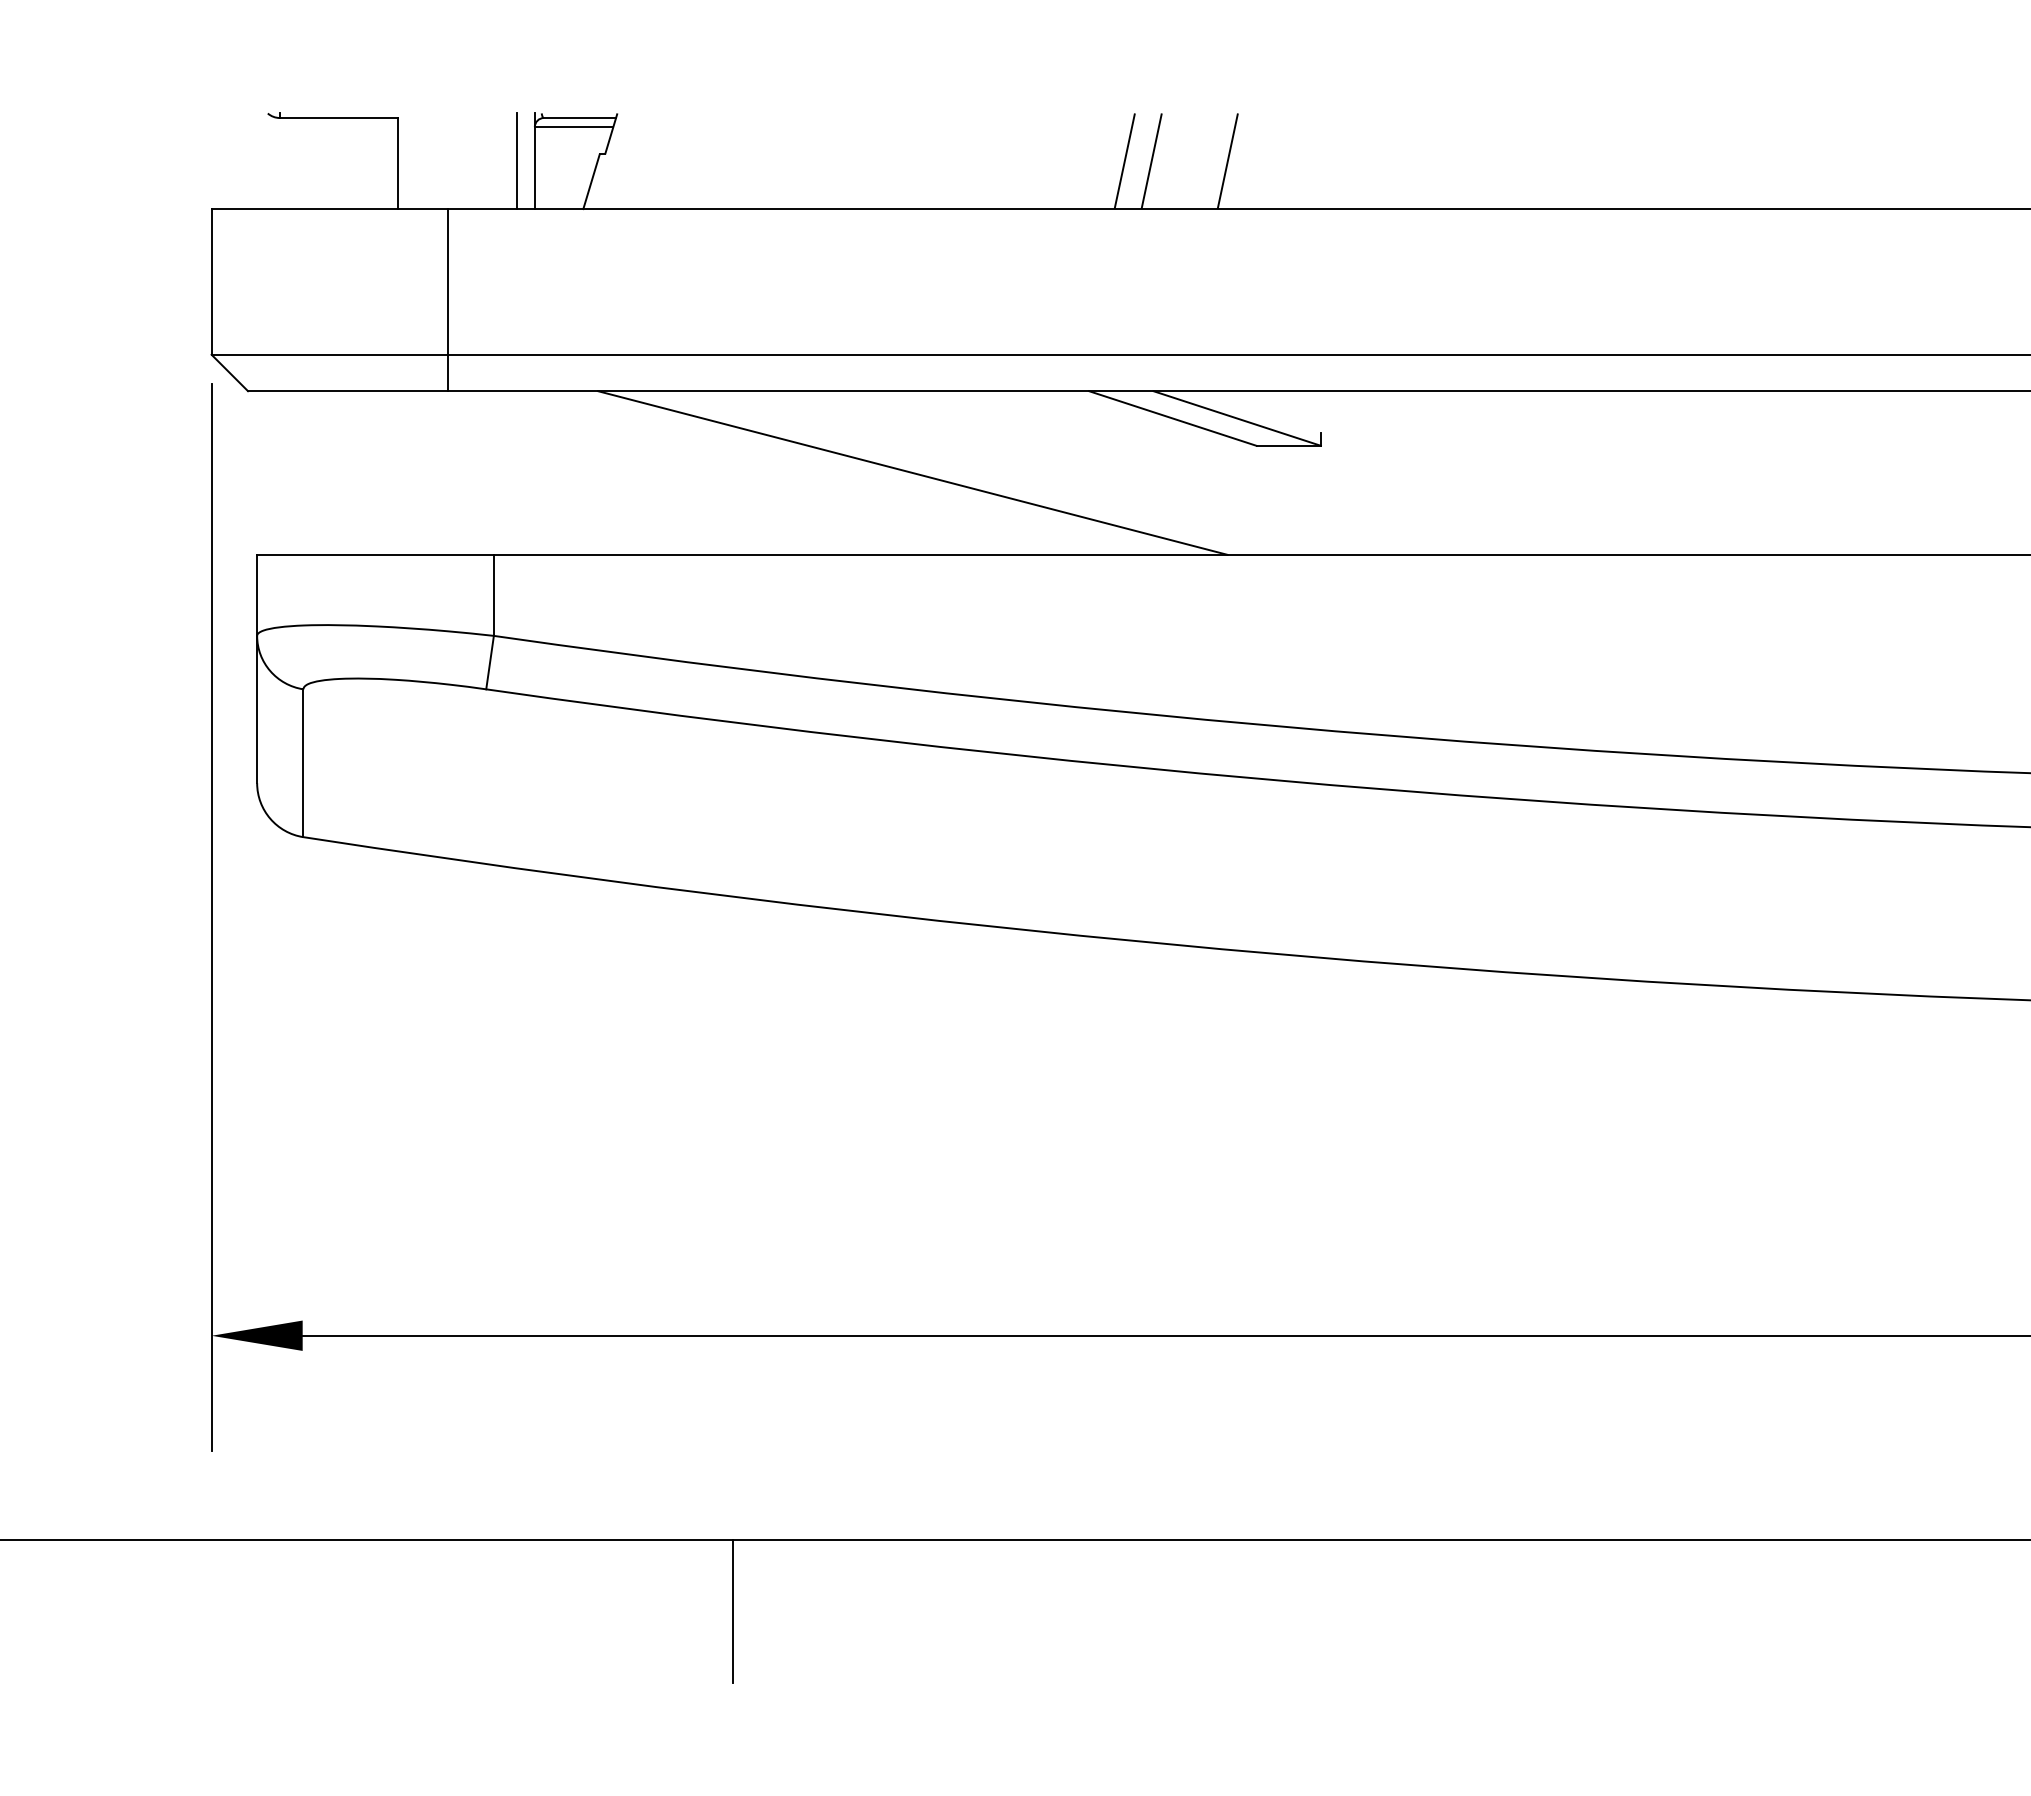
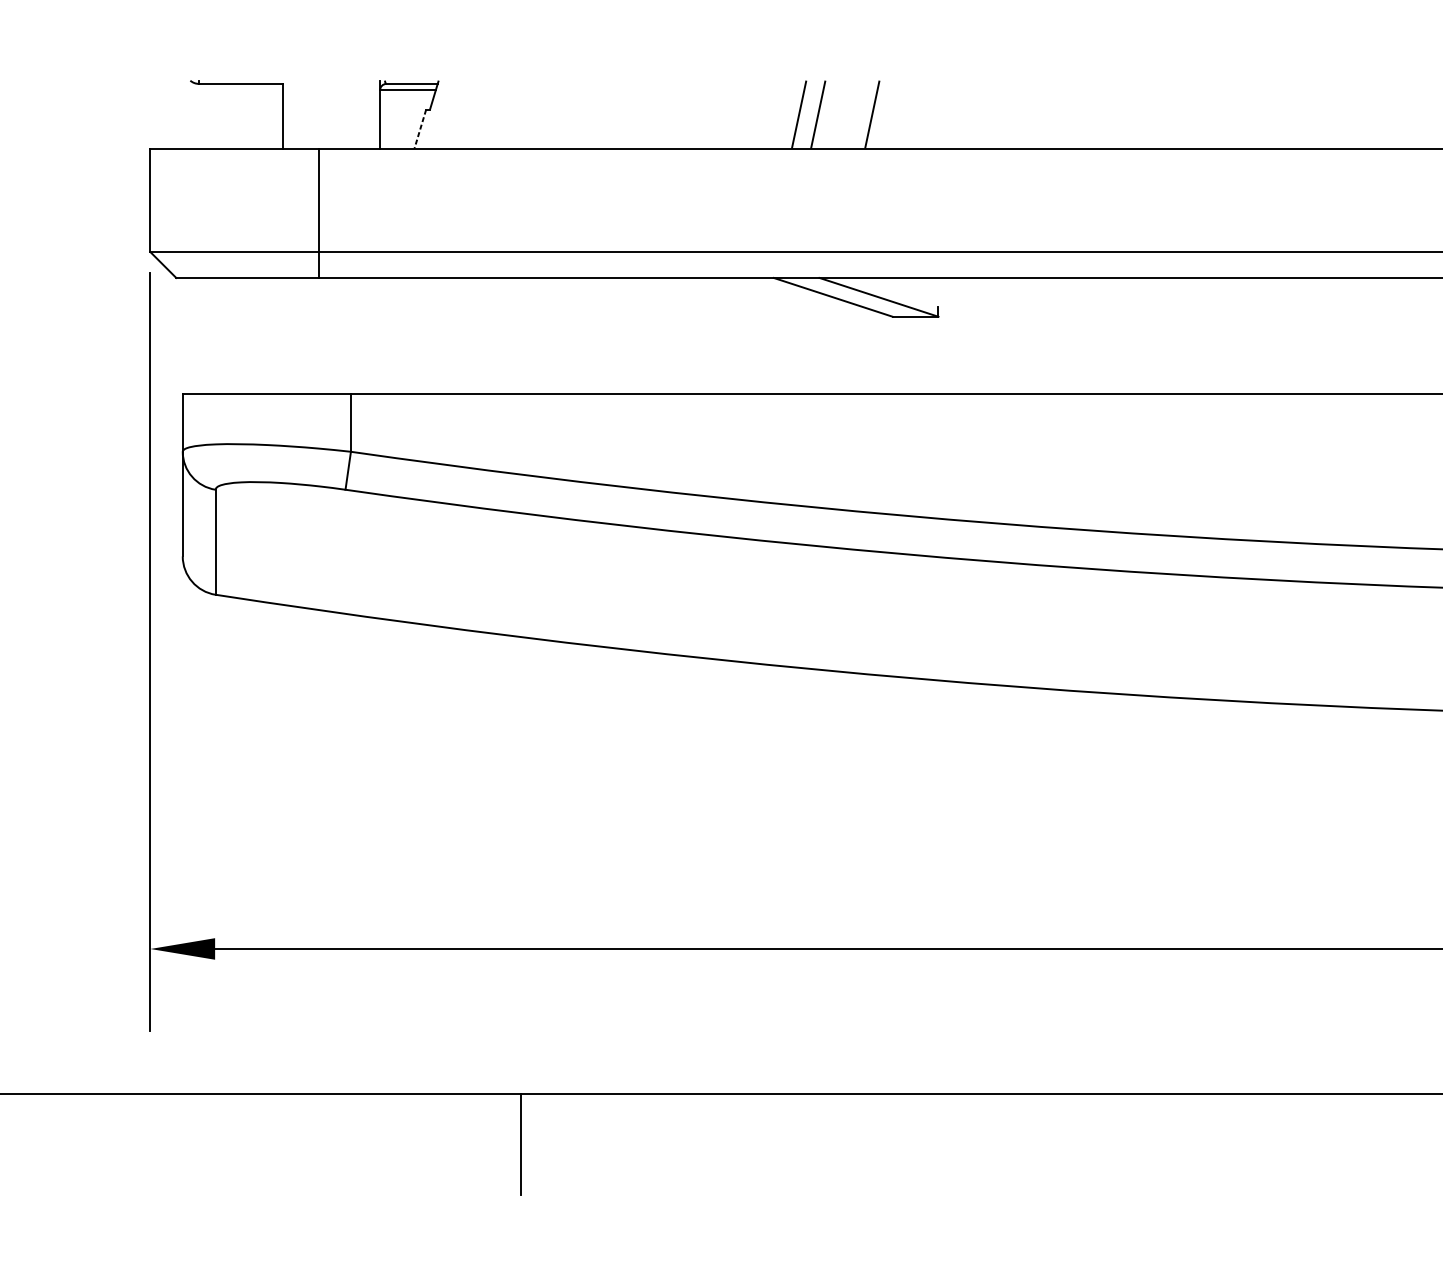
line: (516, 161) -> (367, 114), removed
line: (591, 181) -> (420, 128), solid -> dashed
line: (912, 472) -> (648, 335), removed

